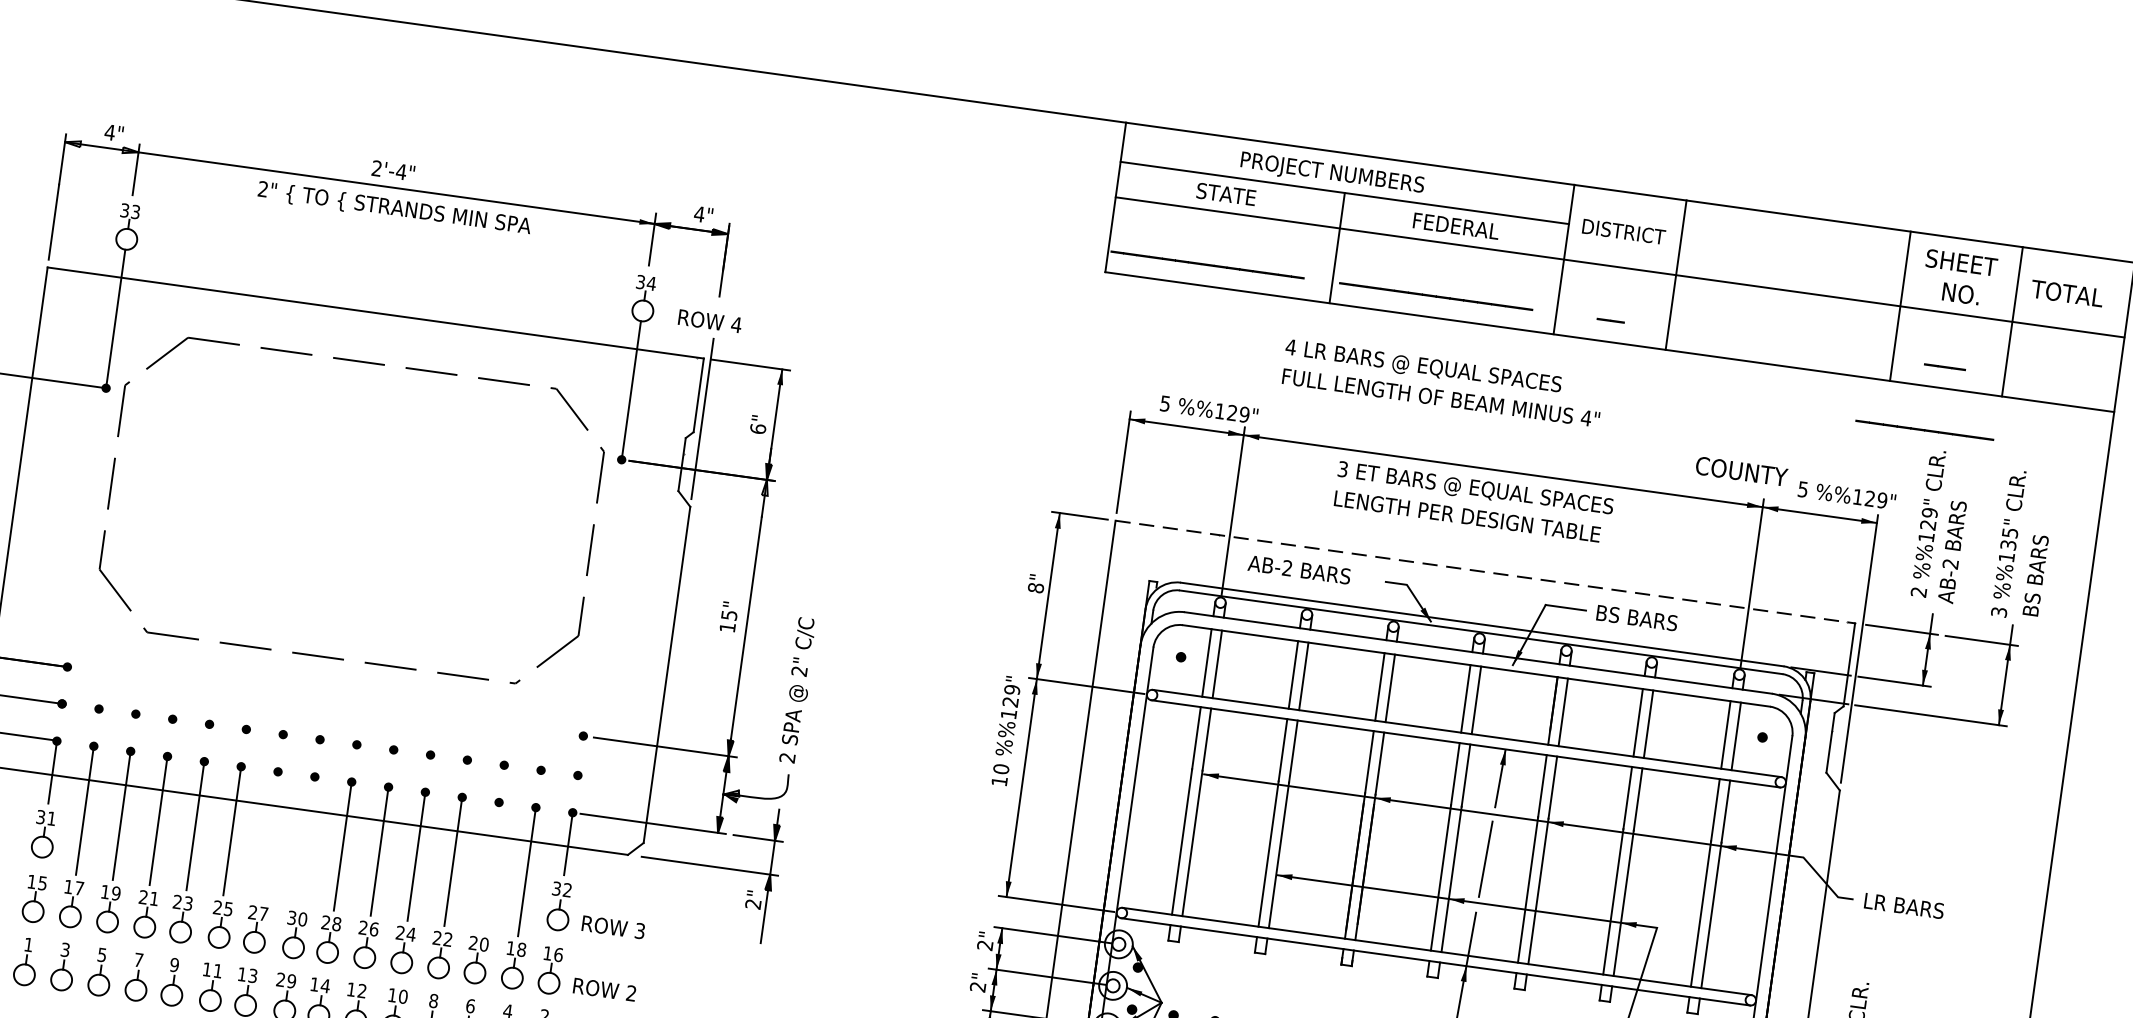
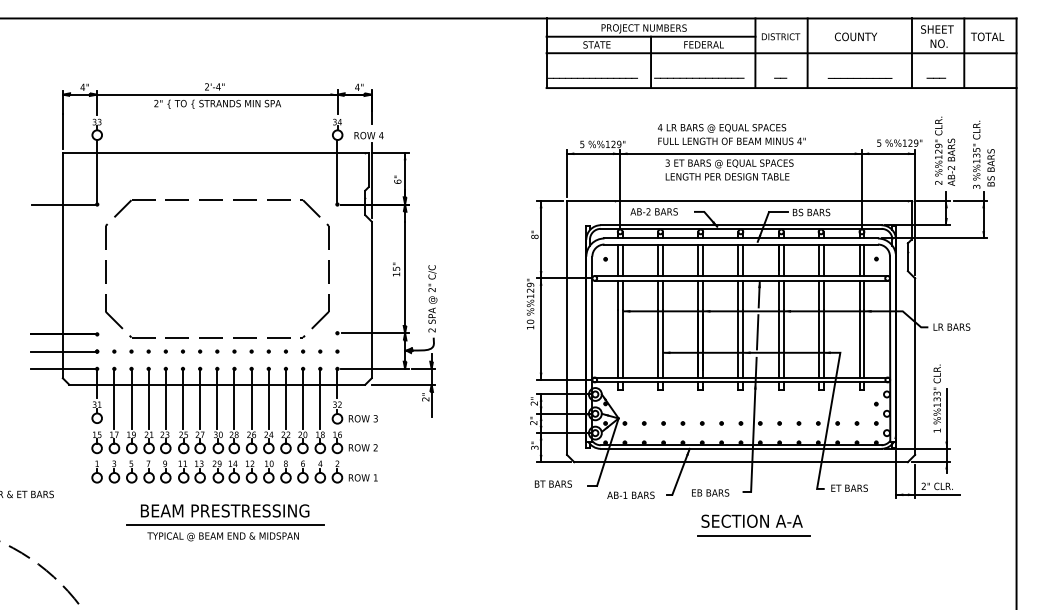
part: (372, 363) -> (217, 200), moved
text: (1442, 383) -> (731, 134), moved
text: (1923, 428) -> (859, 77), moved
text: (1740, 470) -> (855, 36), moved
line: (1485, 573) -> (739, 201), dashed -> solid
line: (269, 837) -> (200, 399), added
line: (306, 842) -> (217, 399), added
line: (490, 868) -> (303, 399), added

